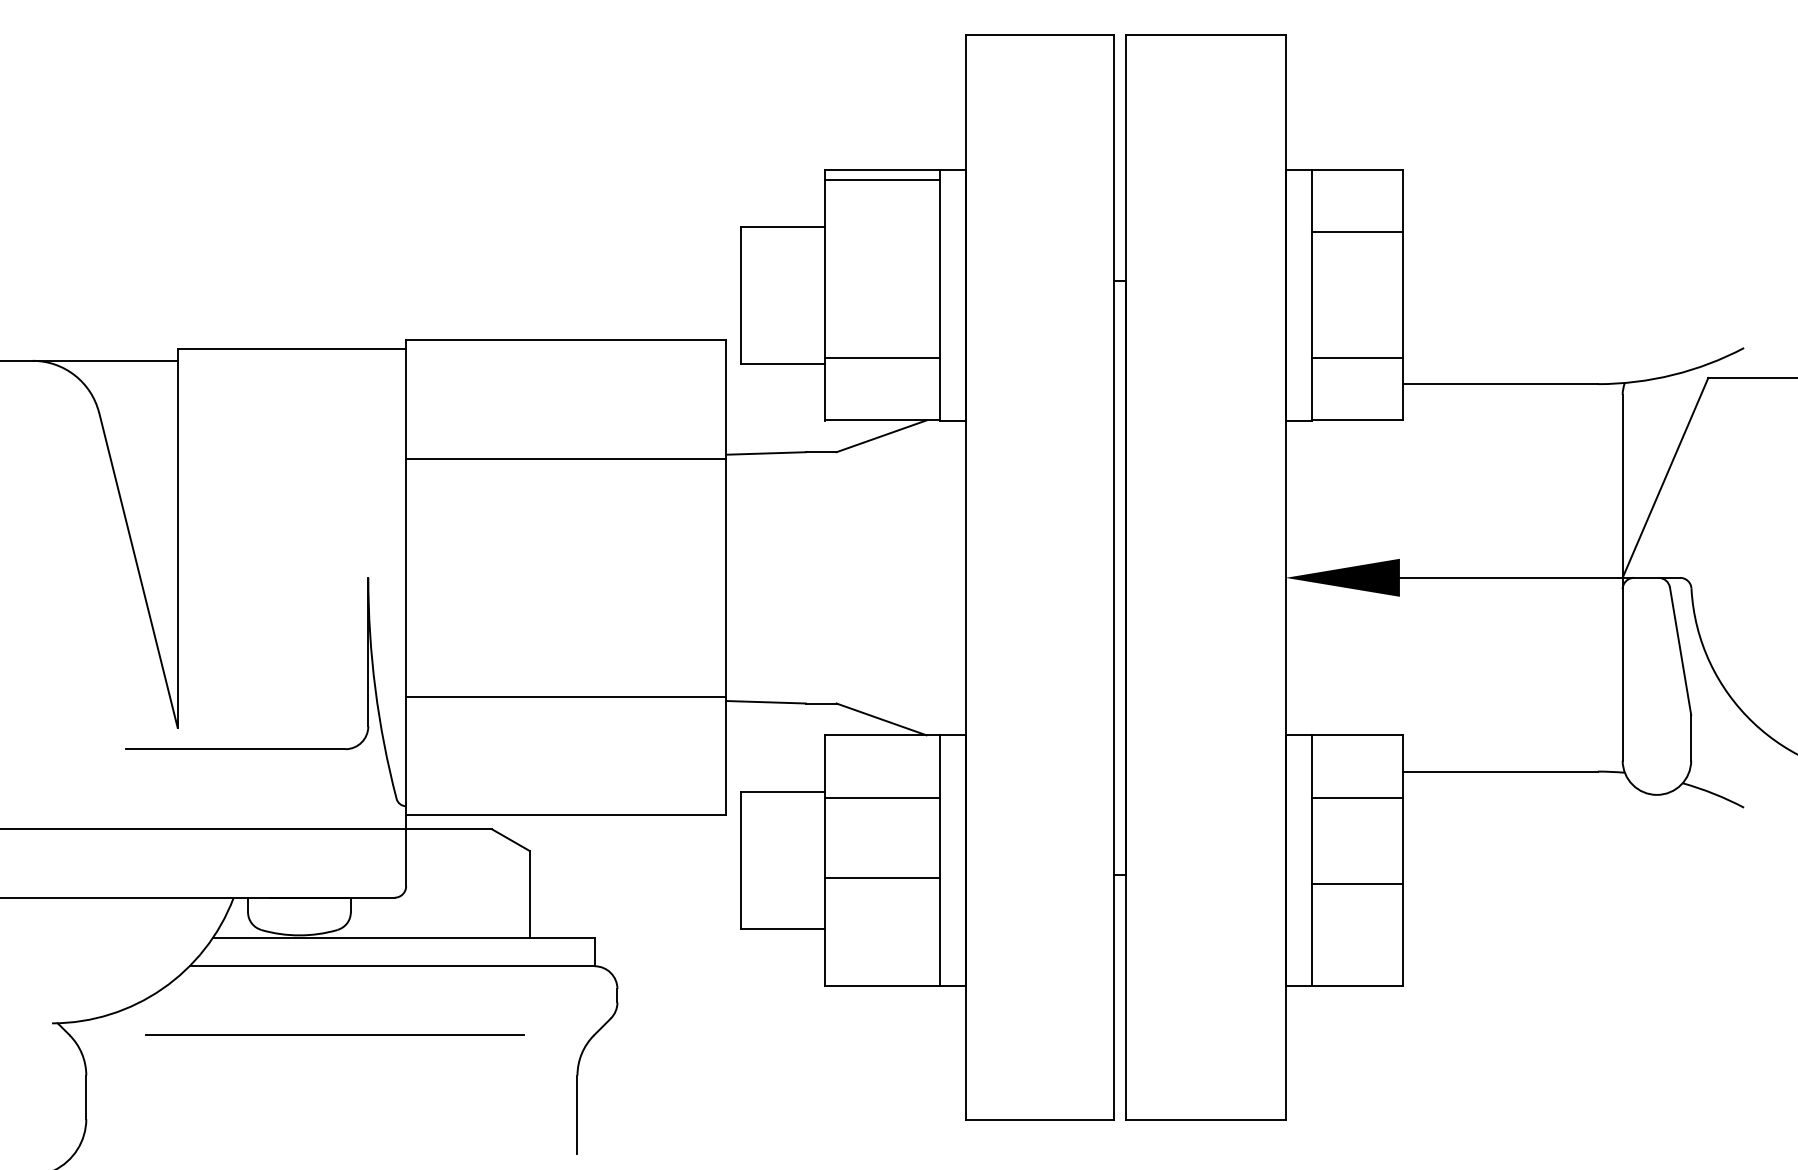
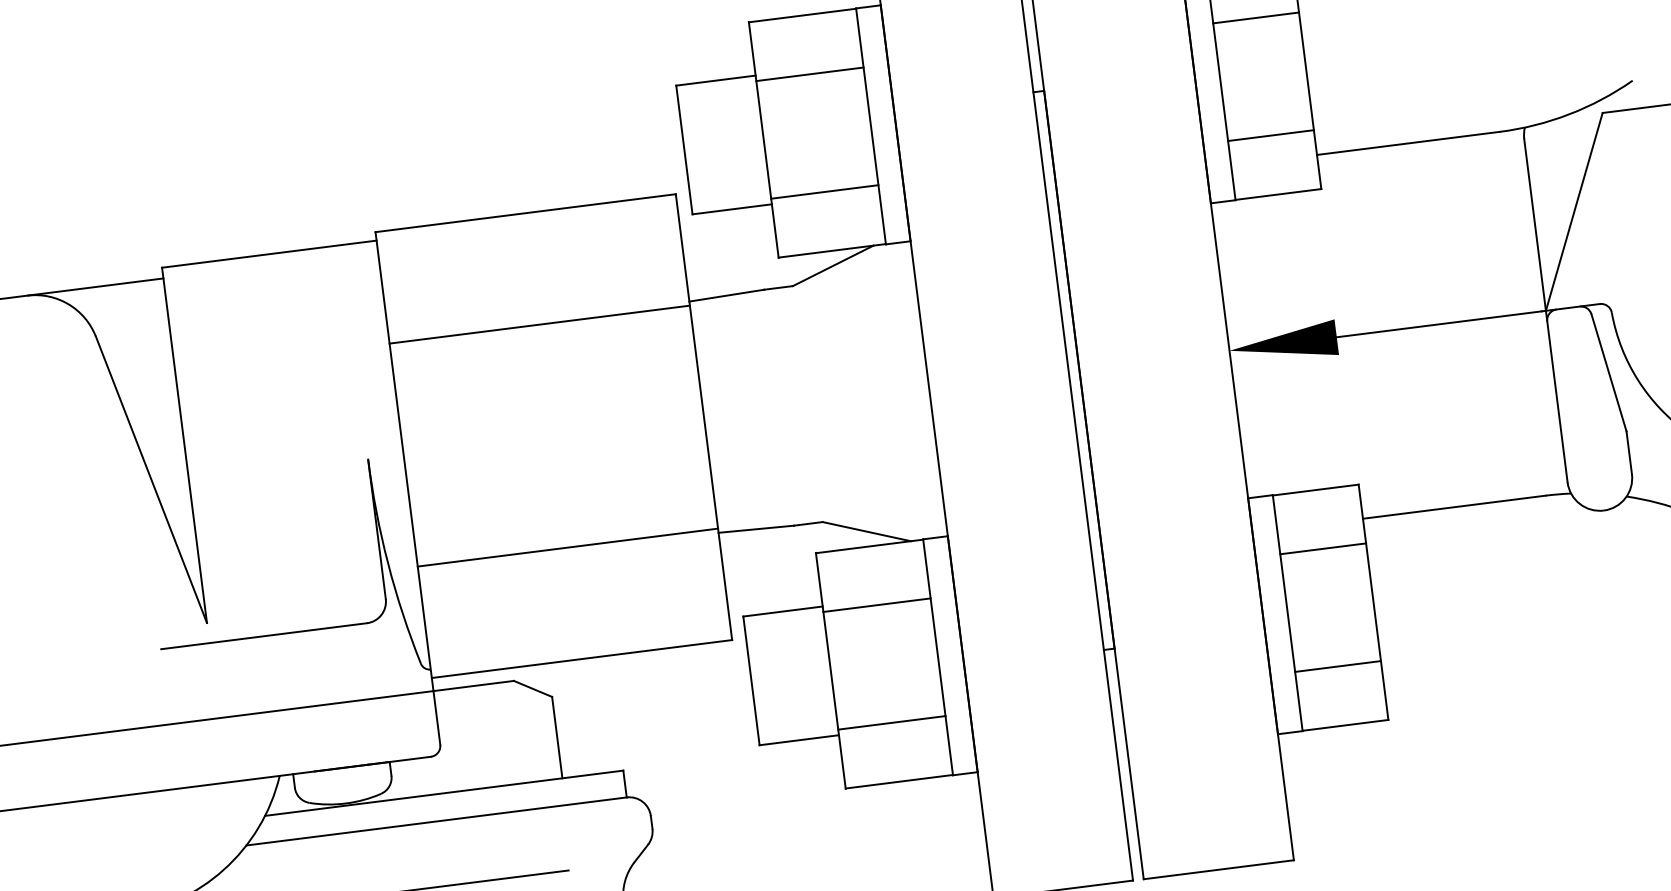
line: (882, 180) -> (809, 74), moved
line: (882, 878) -> (891, 723), moved
line: (1357, 884) -> (1337, 666), moved

